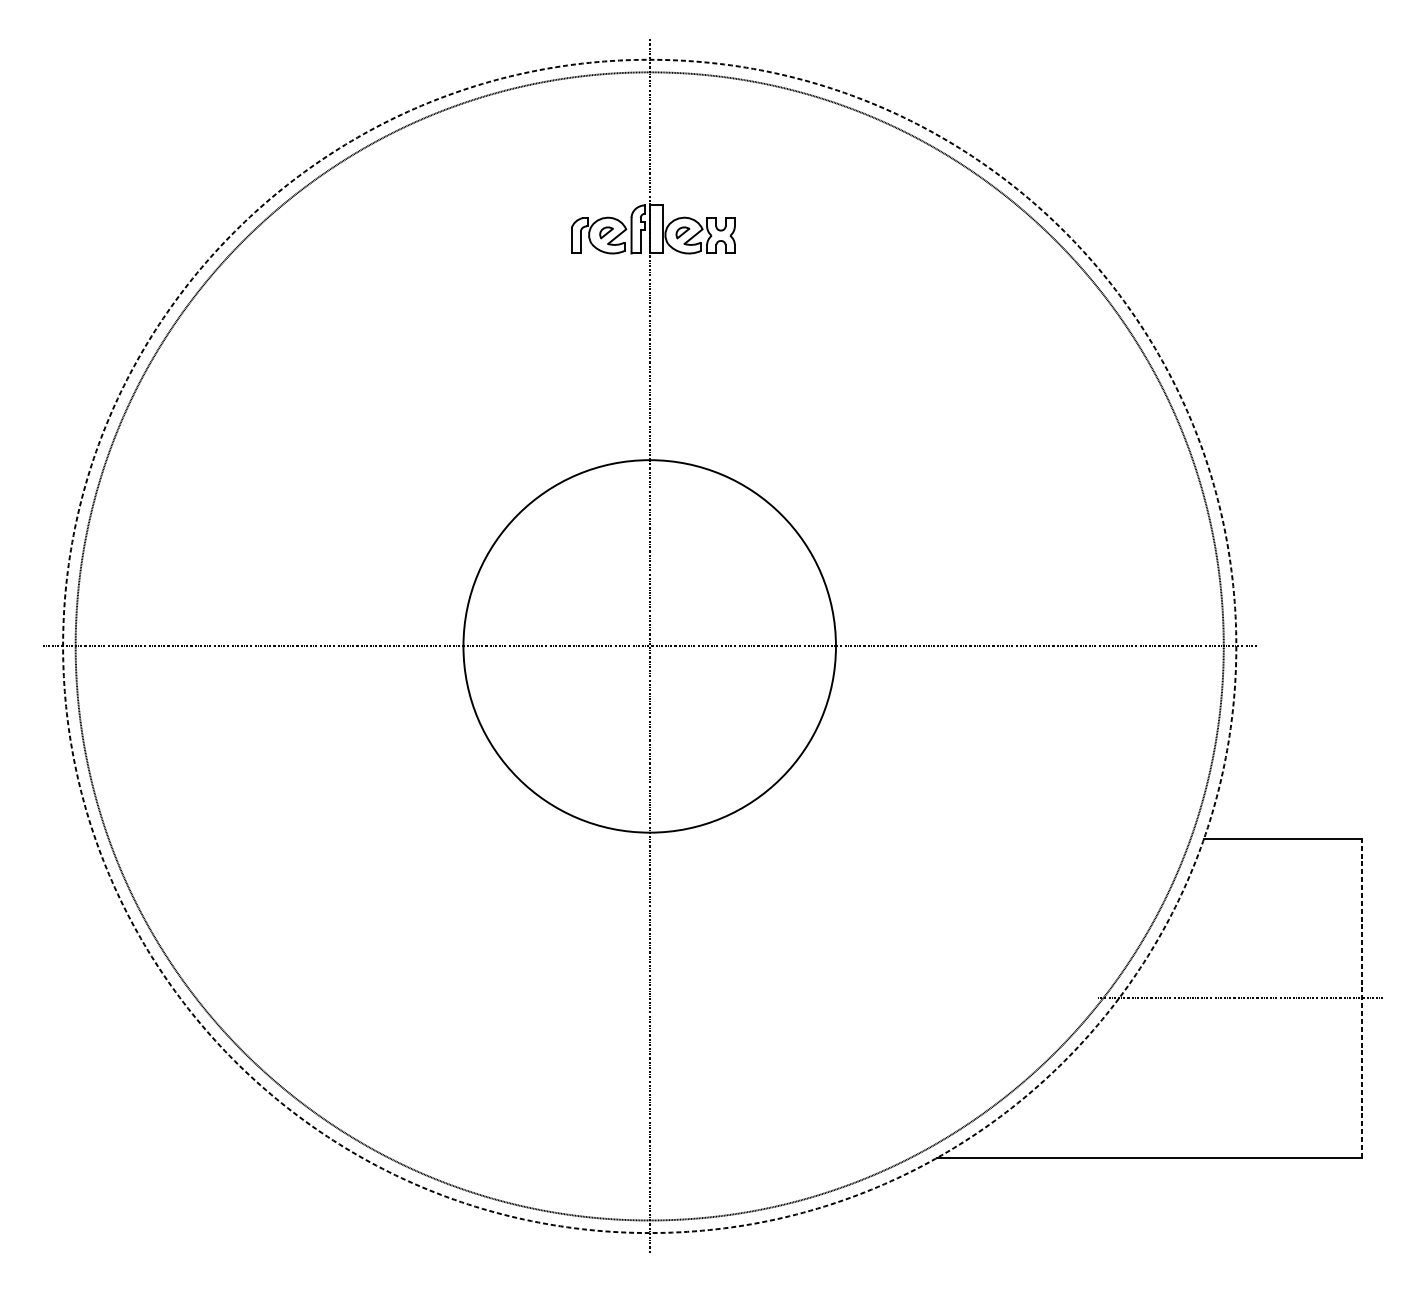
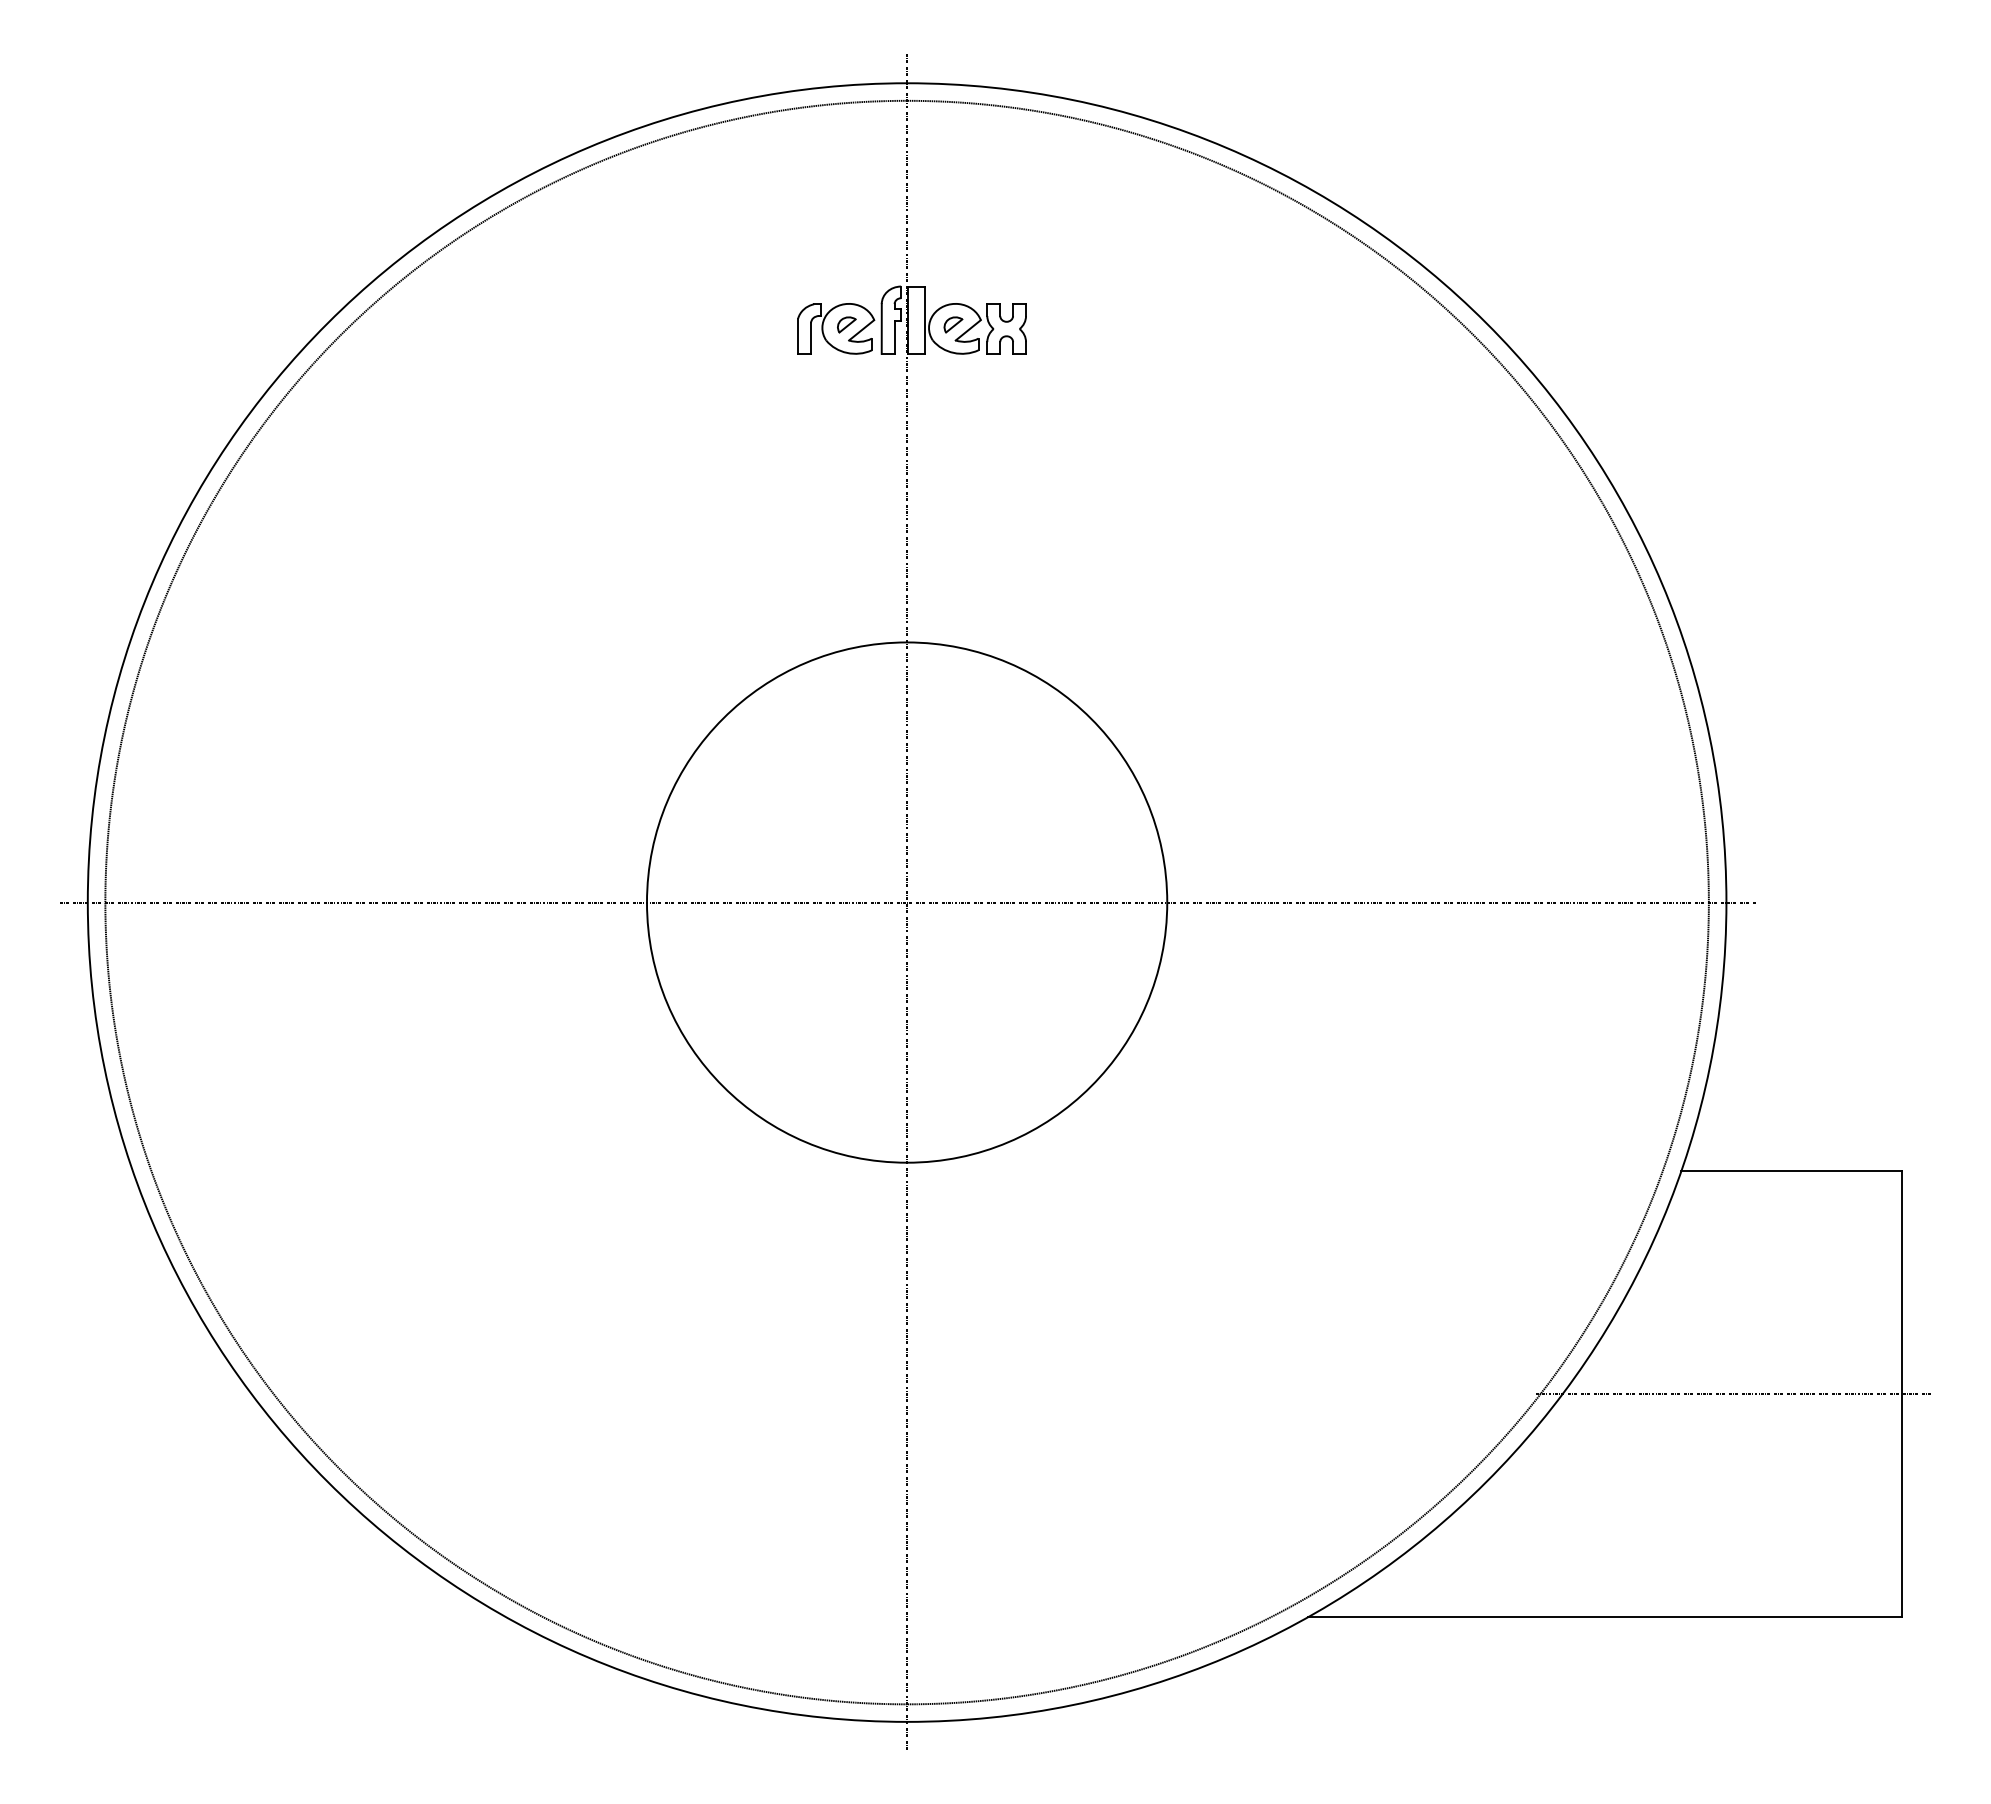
circle: (649, 646) -> (906, 902), dashed -> solid
line: (1362, 998) -> (1902, 1394), dashed -> solid

